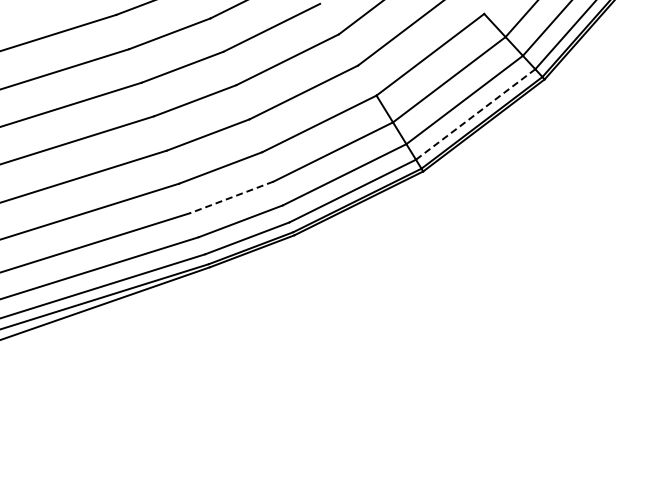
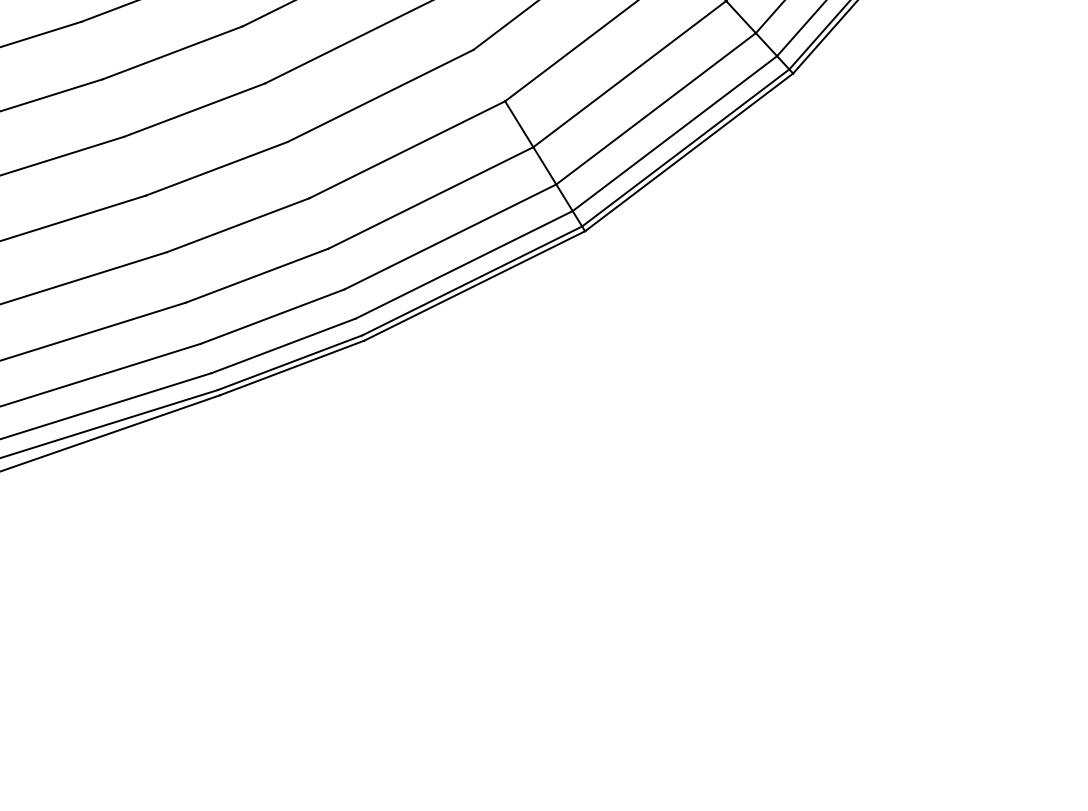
line: (475, 114) -> (674, 133), dashed -> solid
line: (231, 197) -> (256, 275), dashed -> solid

